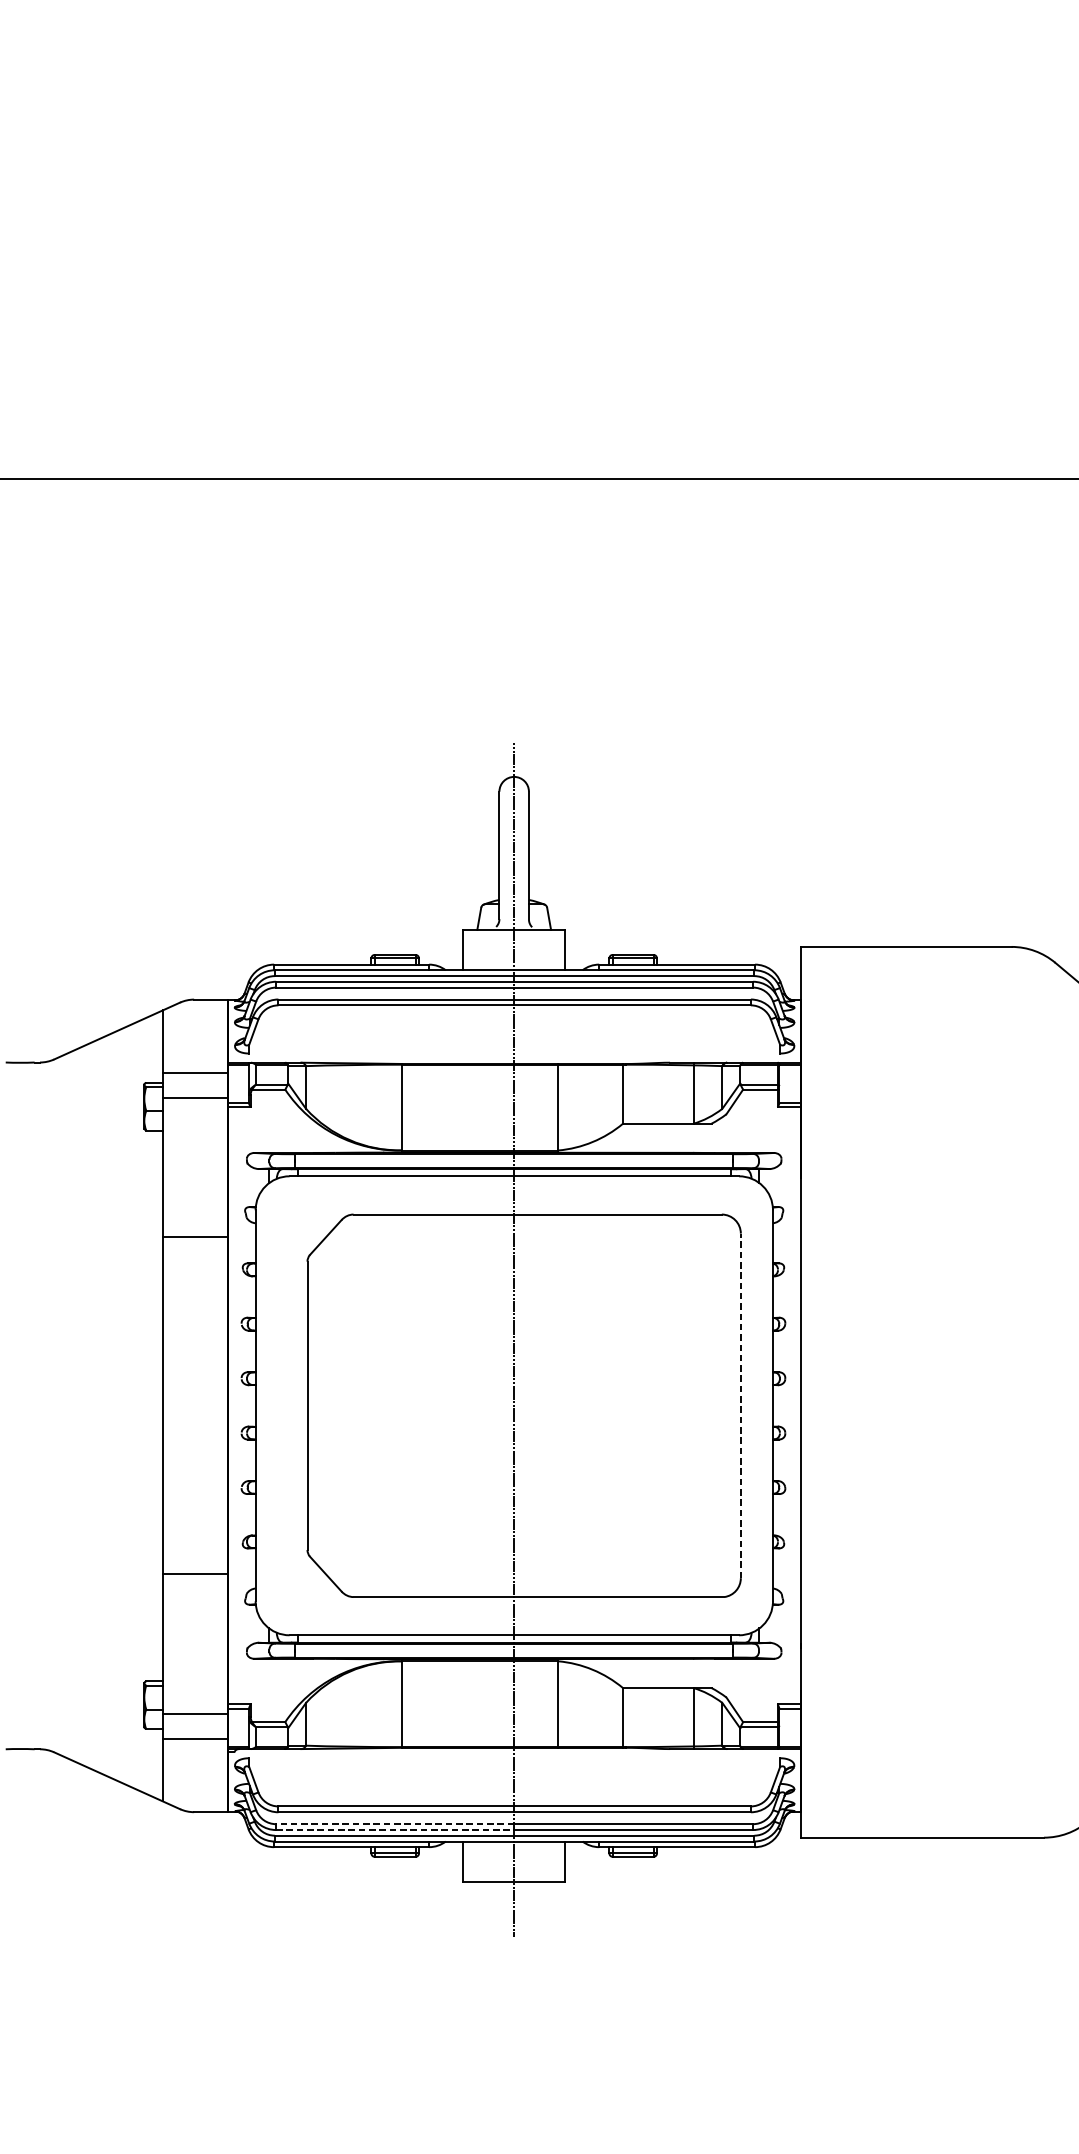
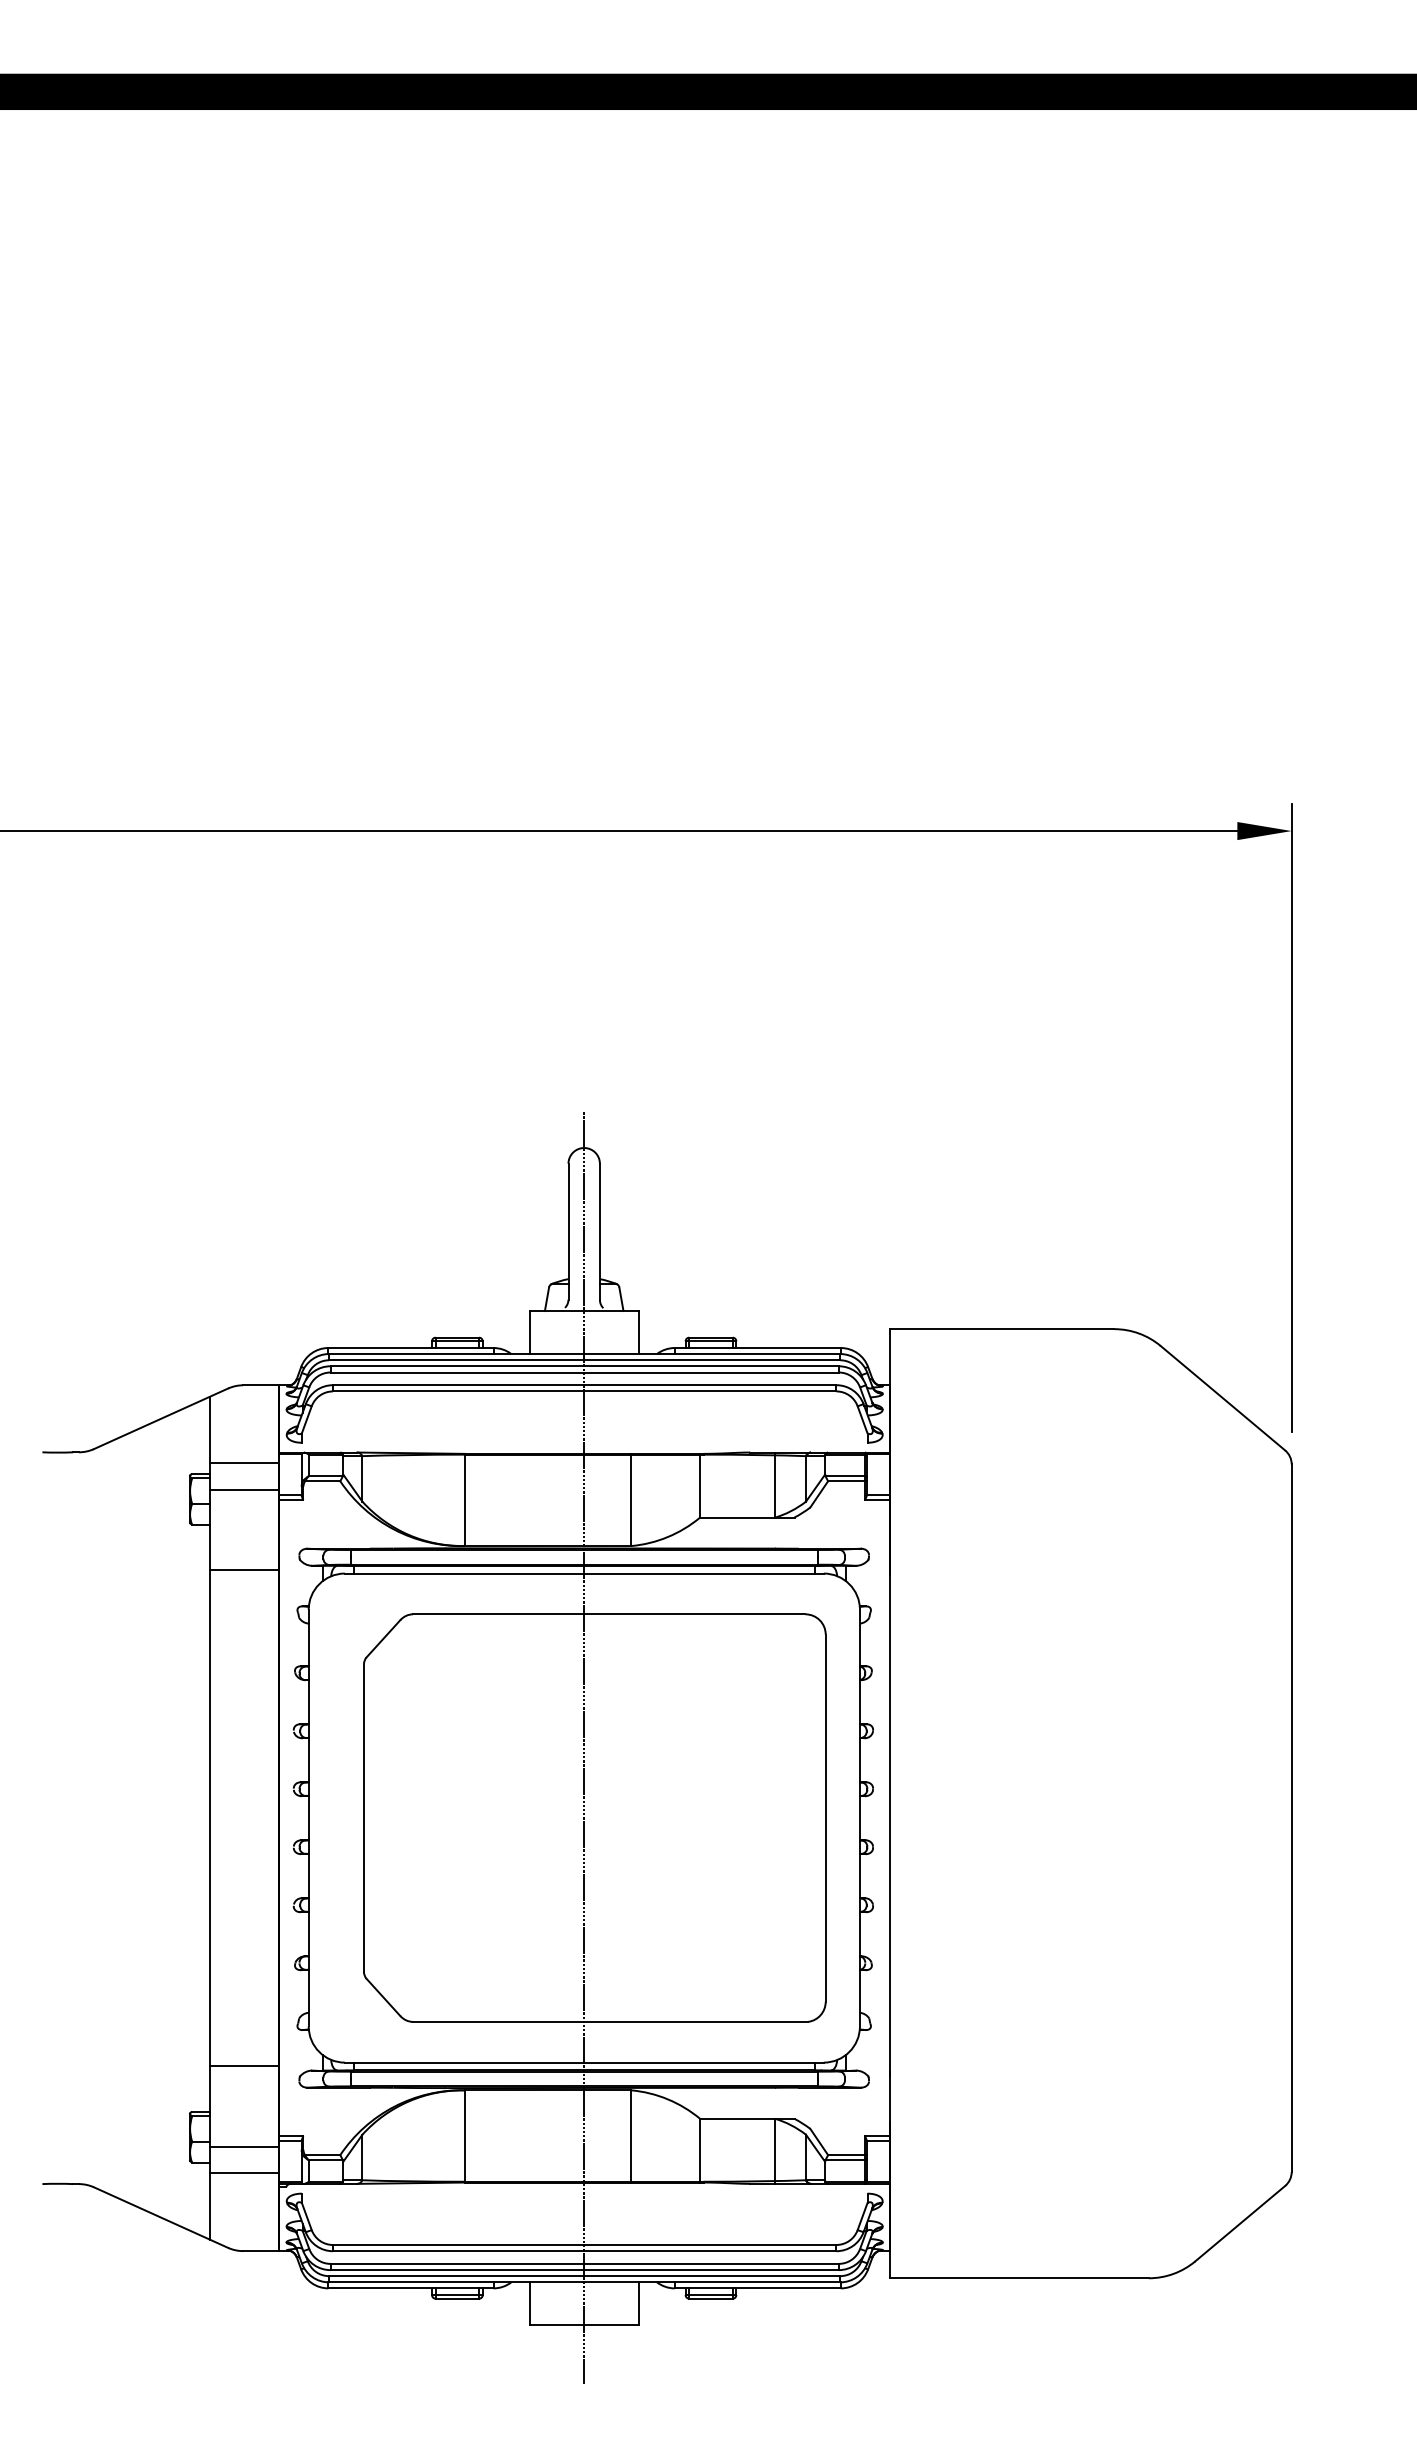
line: (194, 1237) -> (243, 1570), moved
line: (740, 1406) -> (825, 1818), dashed -> solid
line: (194, 1573) -> (243, 2065), moved
line: (395, 1823) -> (457, 2263), dashed -> solid
line: (395, 1830) -> (457, 2270), dashed -> solid

